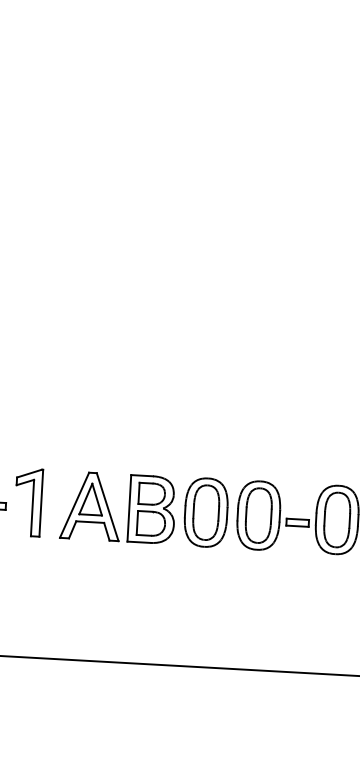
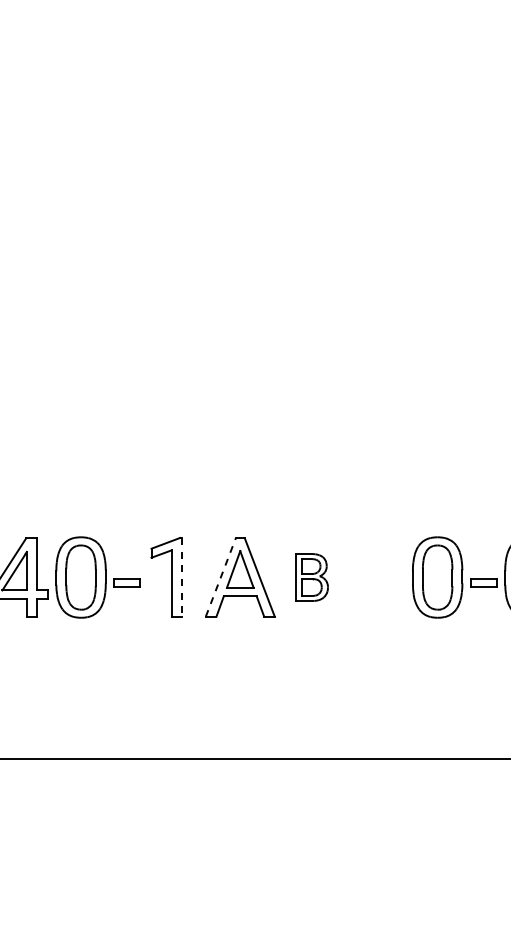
line: (41, 503) -> (181, 577), solid -> dashed
line: (74, 505) -> (220, 577), solid -> dashed
part: (151, 509) -> (311, 577), size x0.6
part: (205, 512) -> (375, 577), removed

